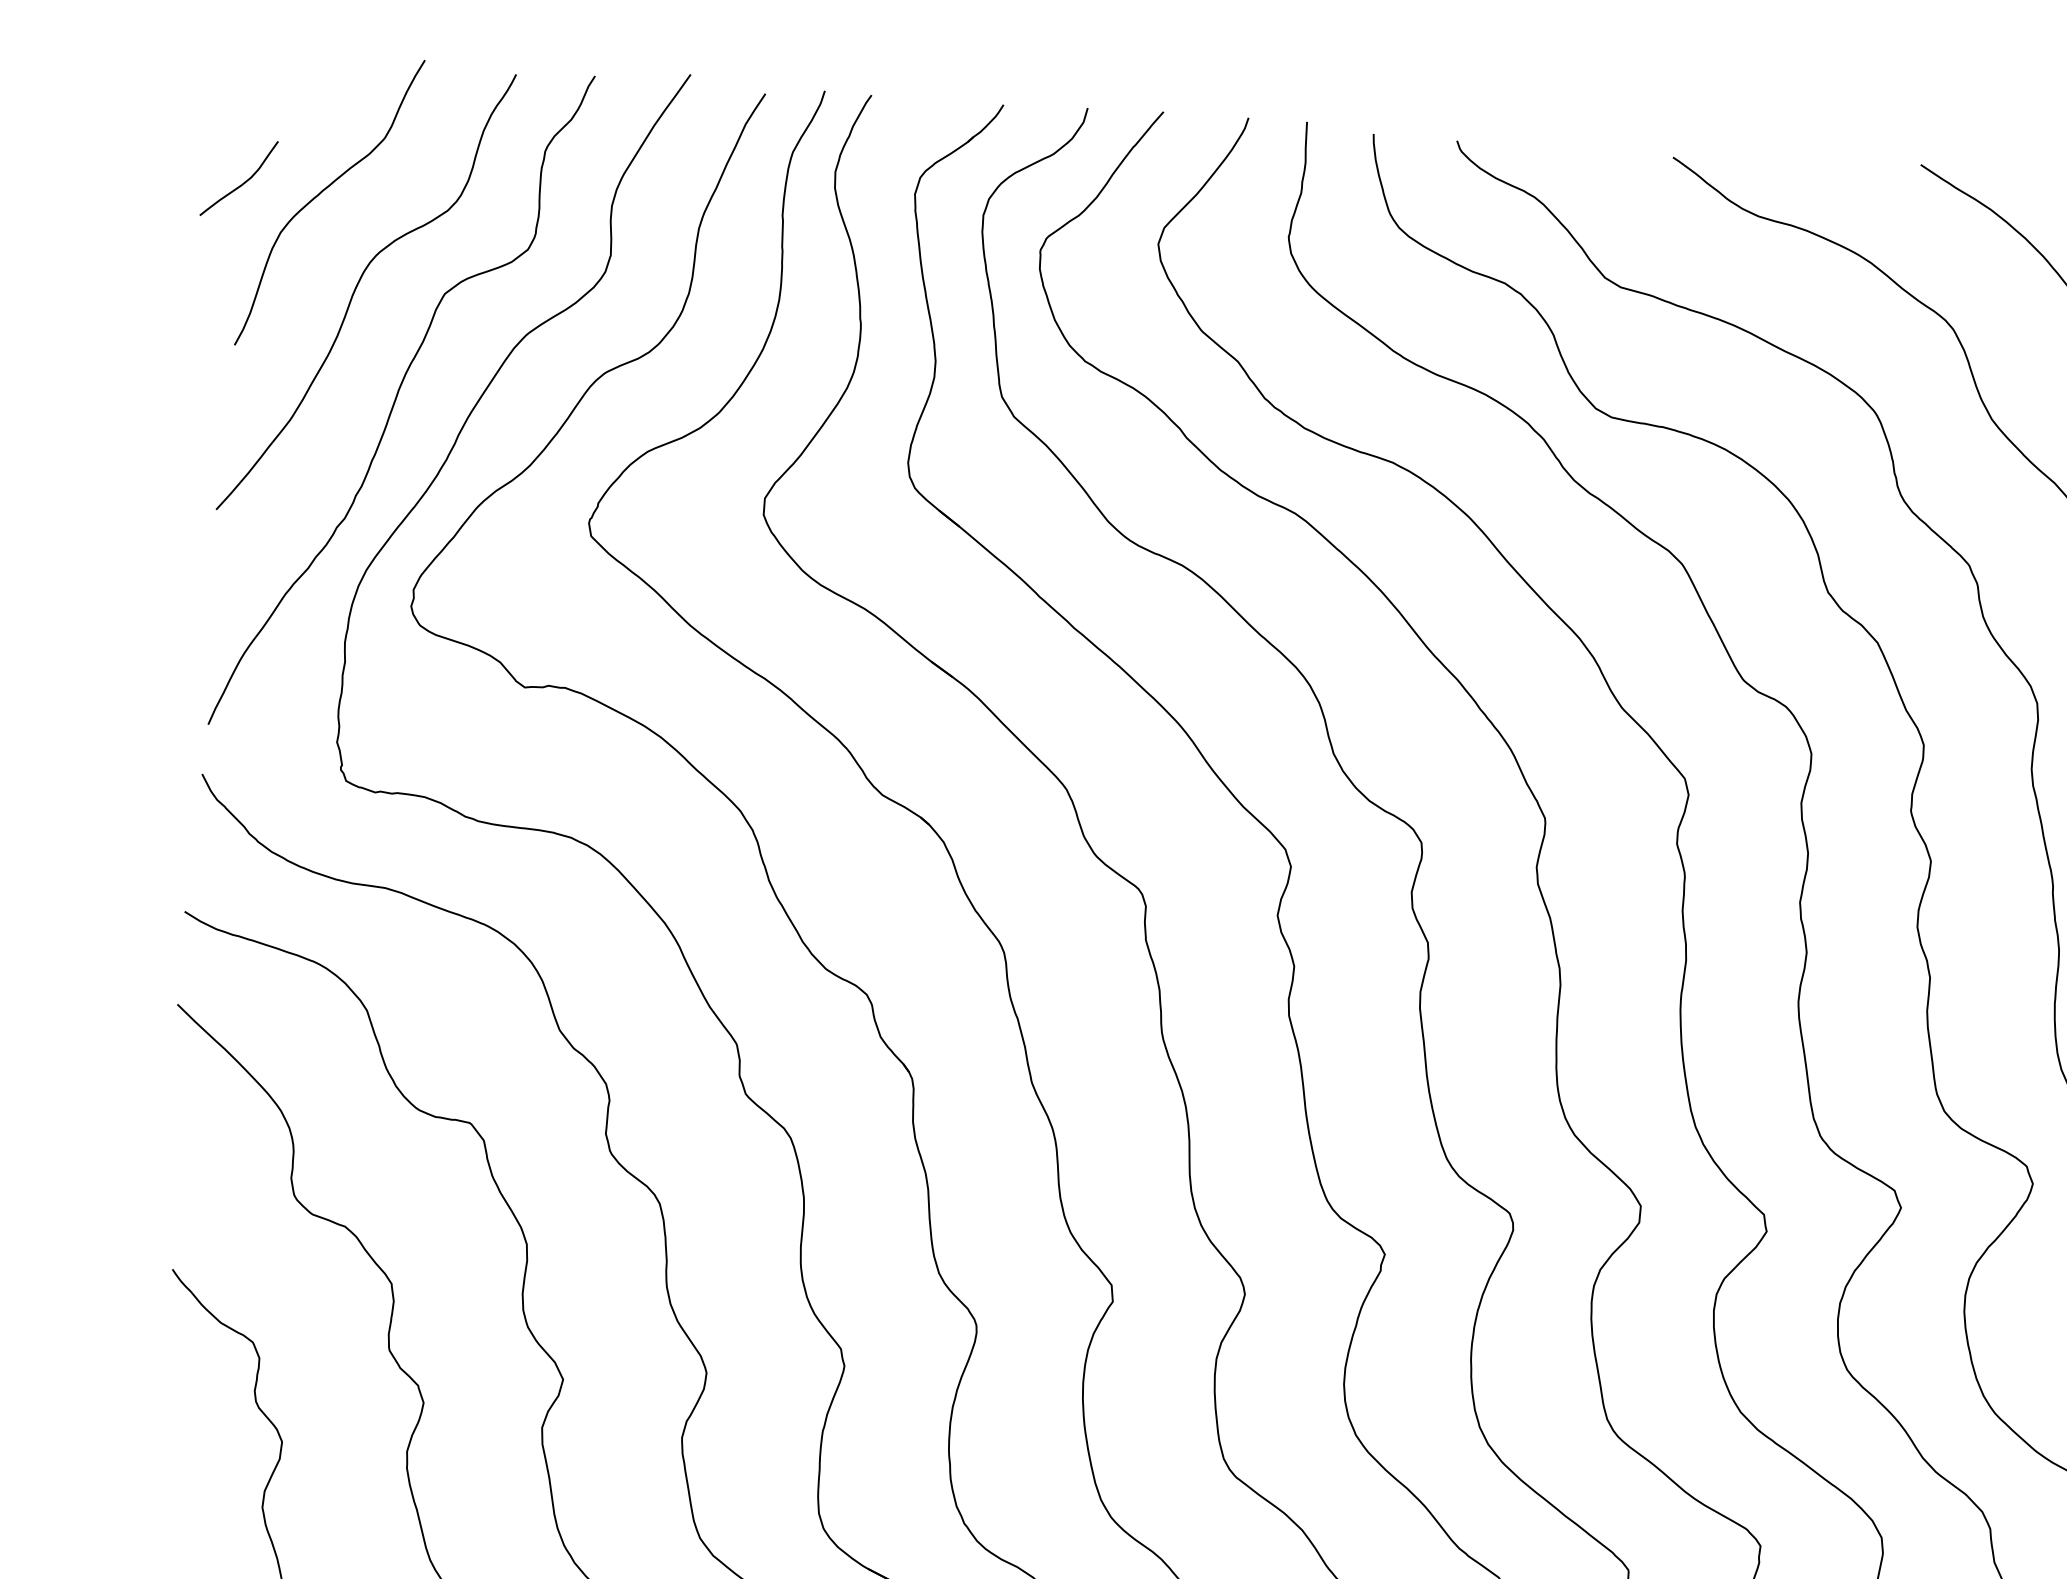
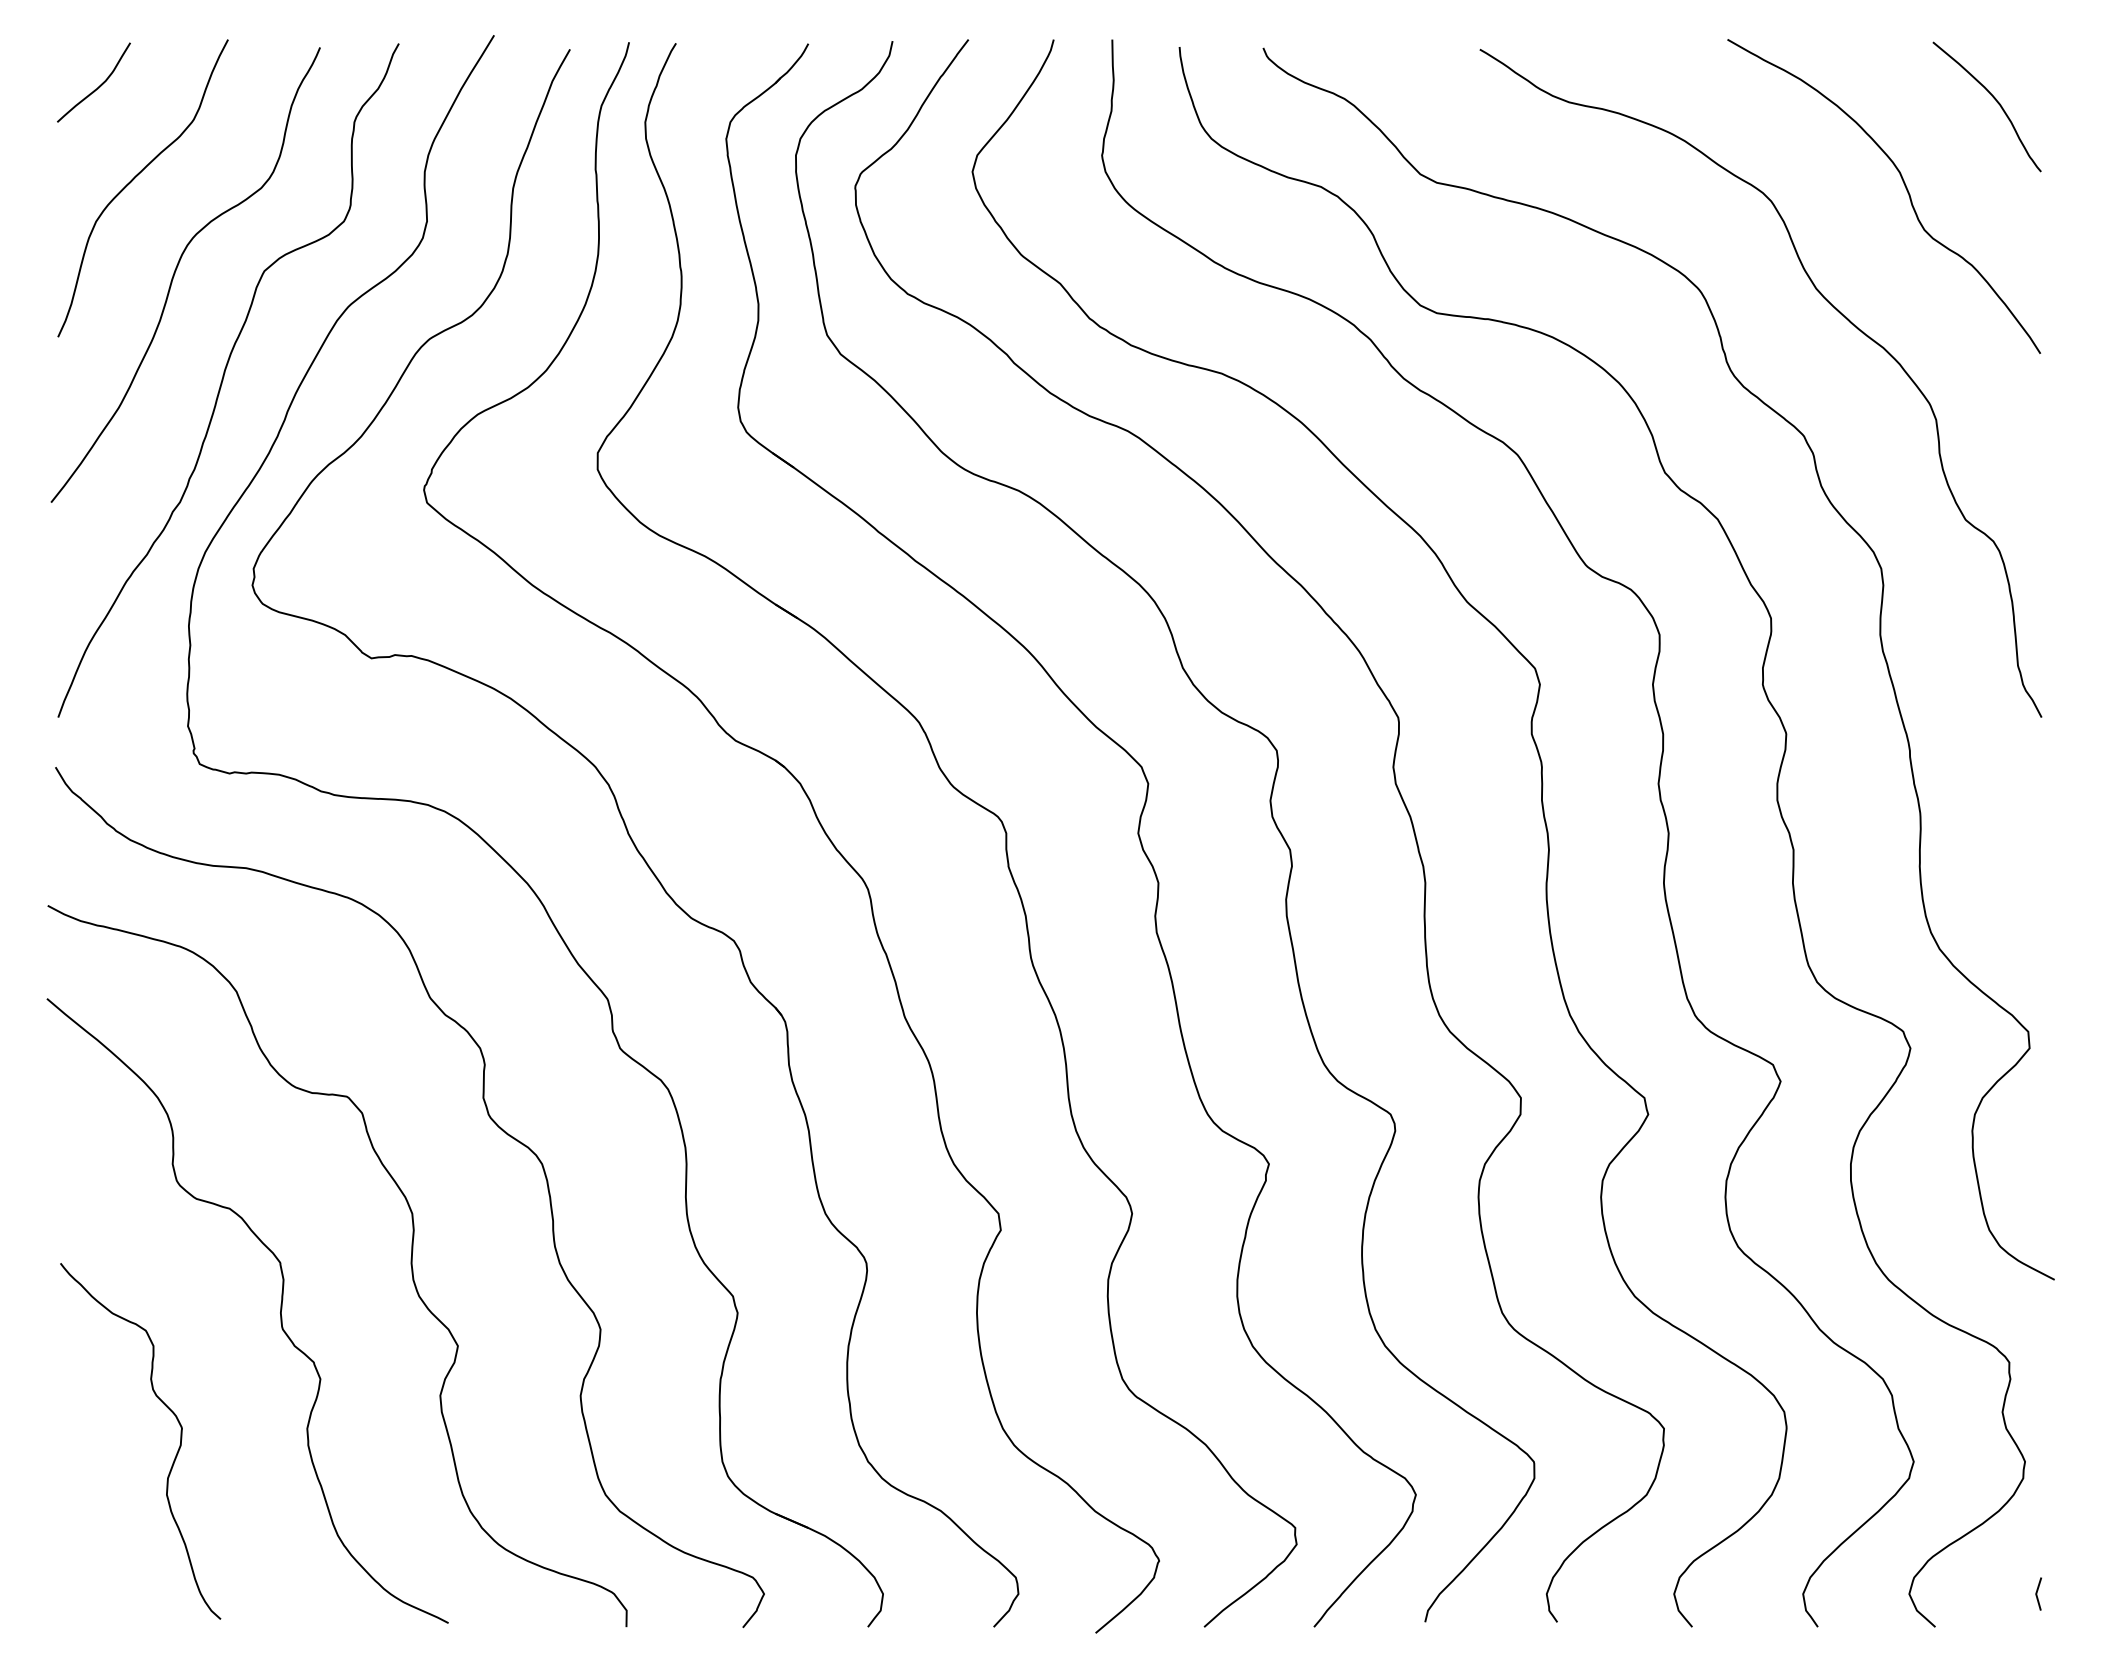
curve: (243, 182) -> (98, 86), moved

